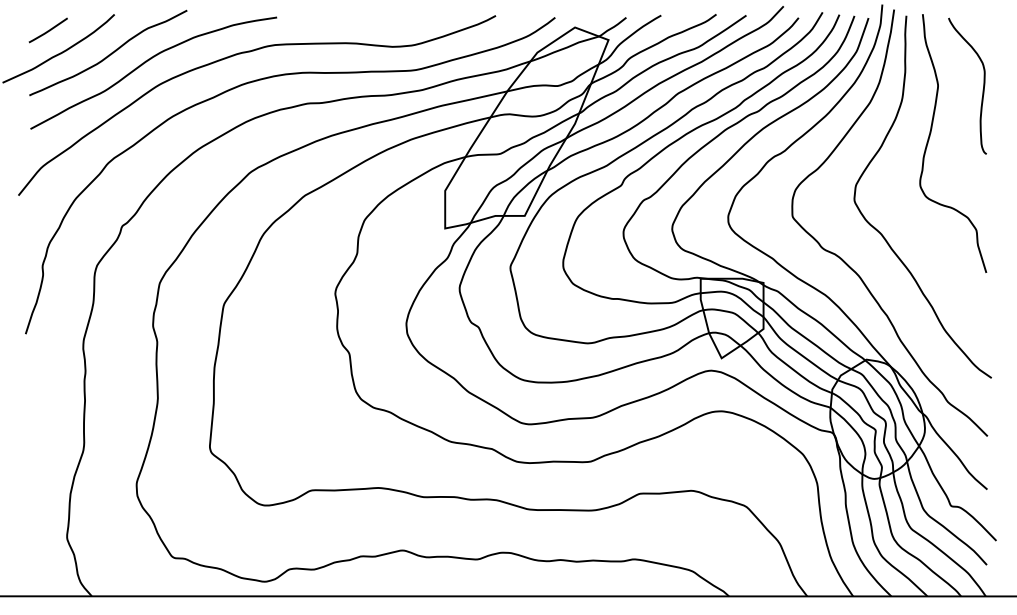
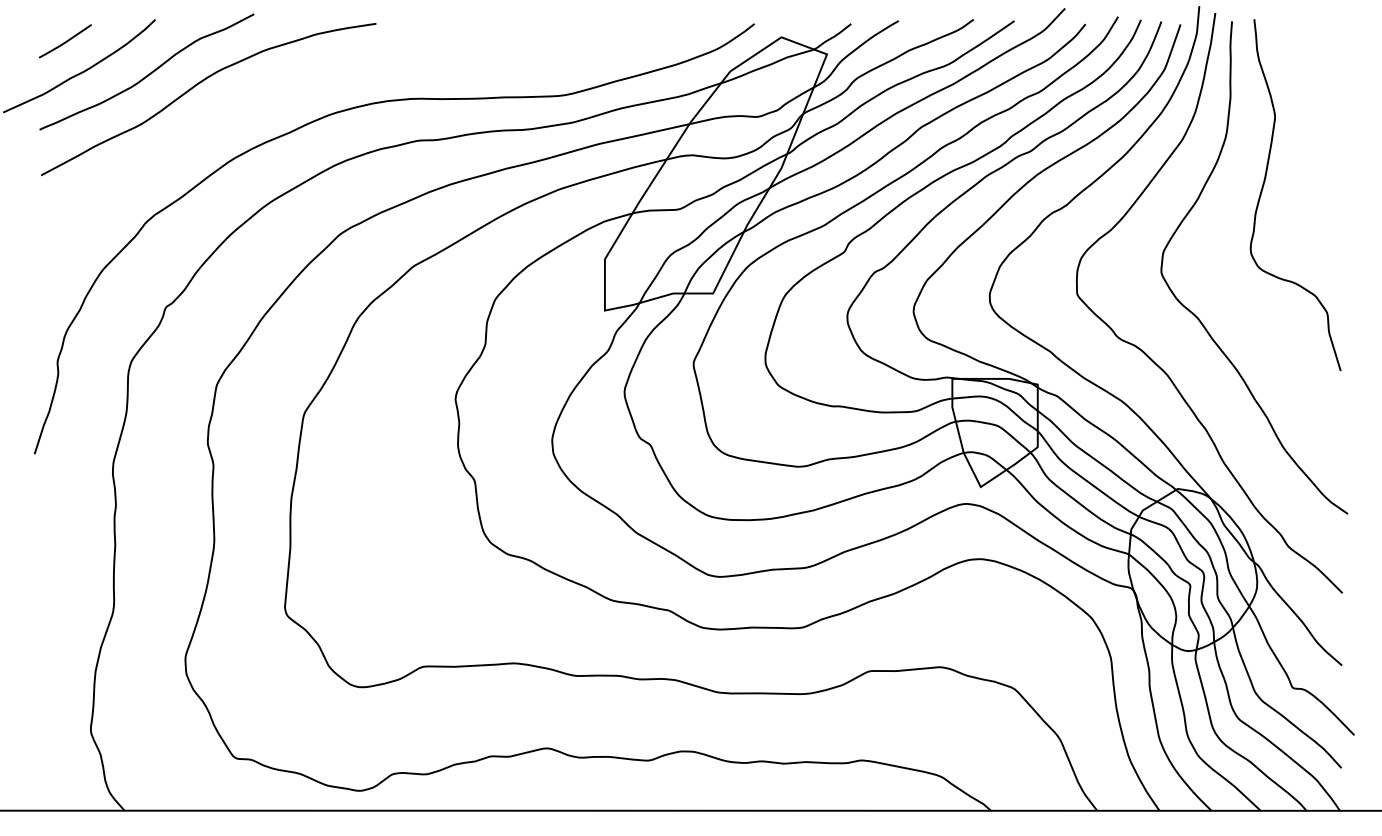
curve: (248, 52) -> (337, 71), removed
curve: (983, 86) -> (1336, 117), removed

